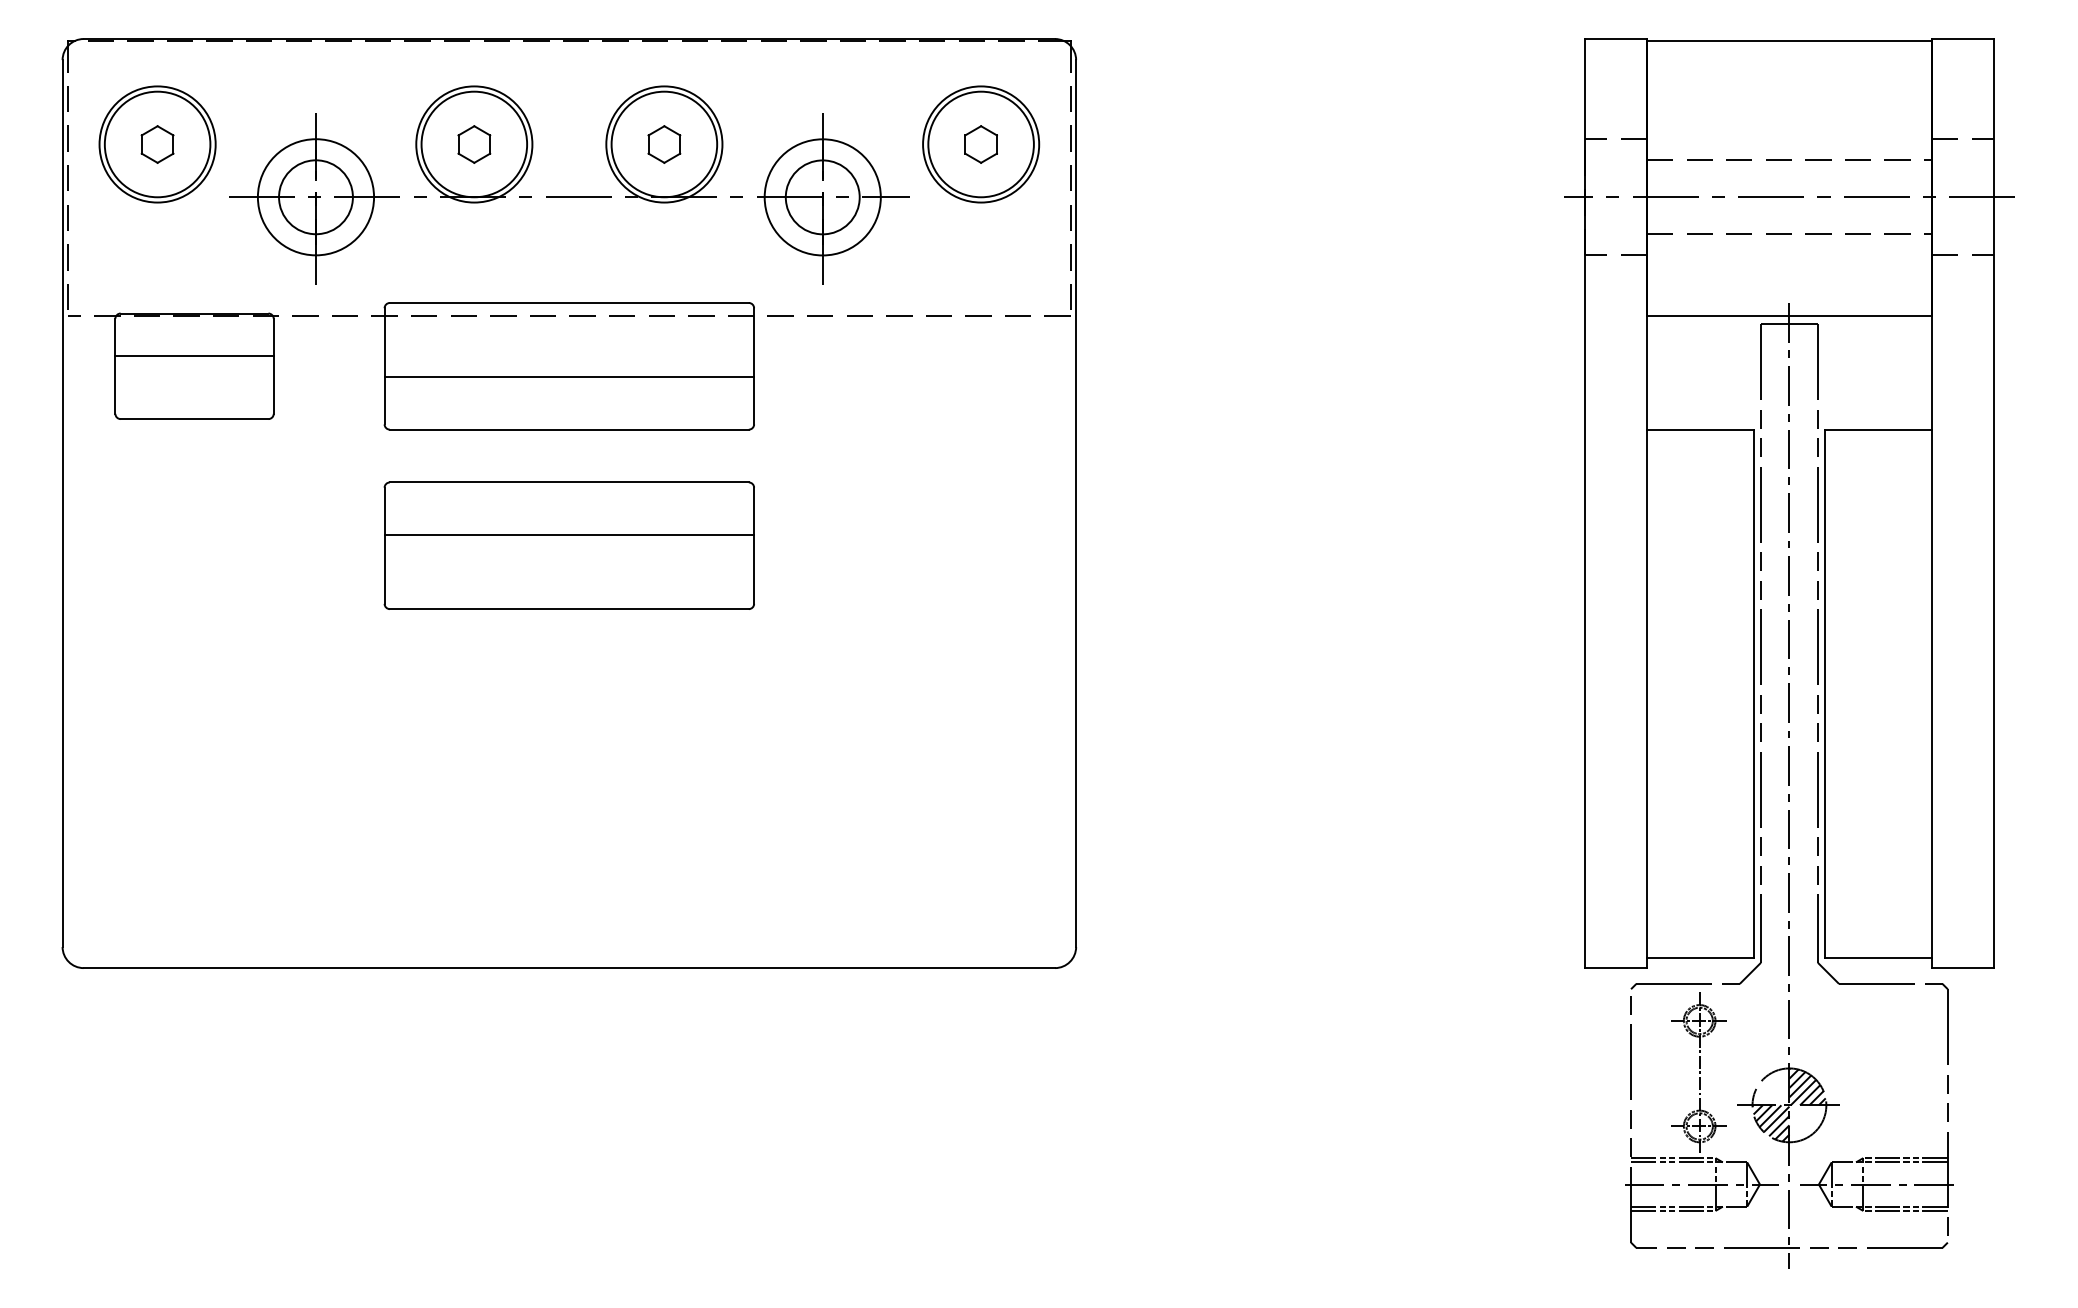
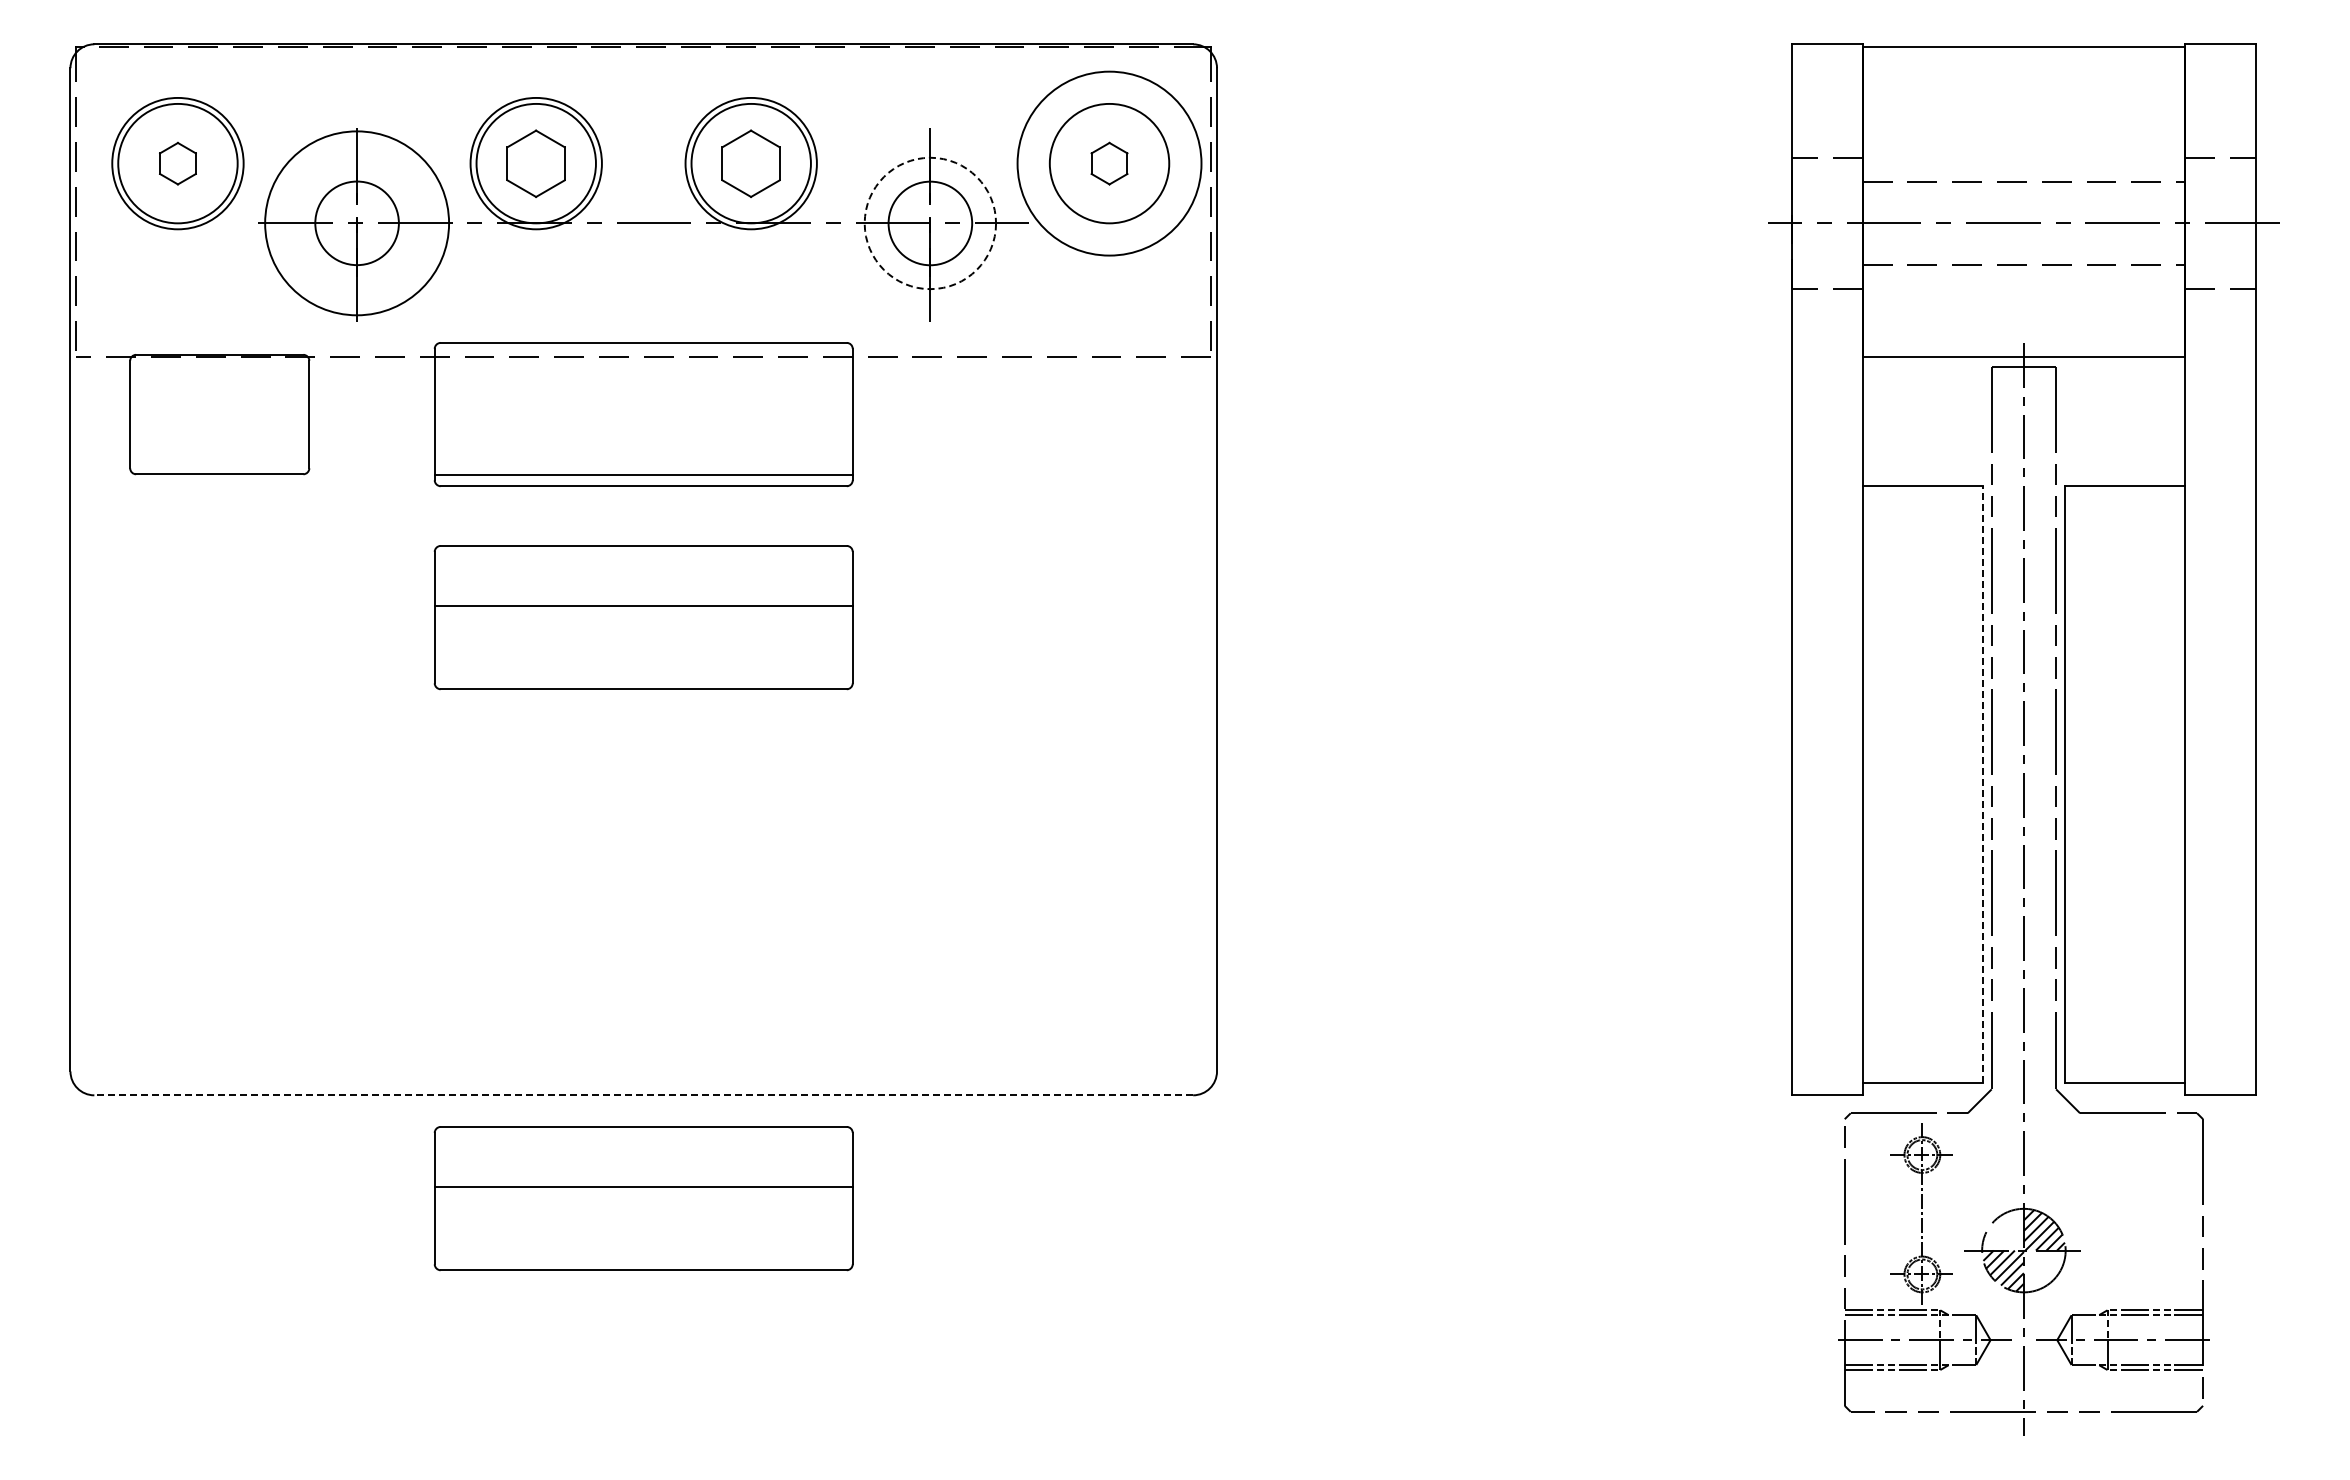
part: (474, 144) -> (536, 163), size x1.6
part: (664, 144) -> (751, 163), size x1.6
circle: (981, 144) -> (1109, 163), size x1.4
circle: (315, 197) -> (356, 223), size x1.4
circle: (822, 197) -> (930, 223), solid -> dashed
line: (194, 355) -> (219, 402), removed
line: (569, 376) -> (643, 474), moved
line: (1753, 693) -> (1983, 784), solid -> dashed
line: (569, 968) -> (643, 1095), solid -> dashed
part: (569, 1059) -> (643, 1198), added

